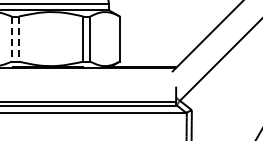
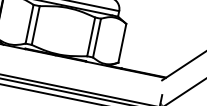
line: (11, 39) -> (29, 24), dashed -> solid
line: (18, 39) -> (35, 25), dashed -> solid

